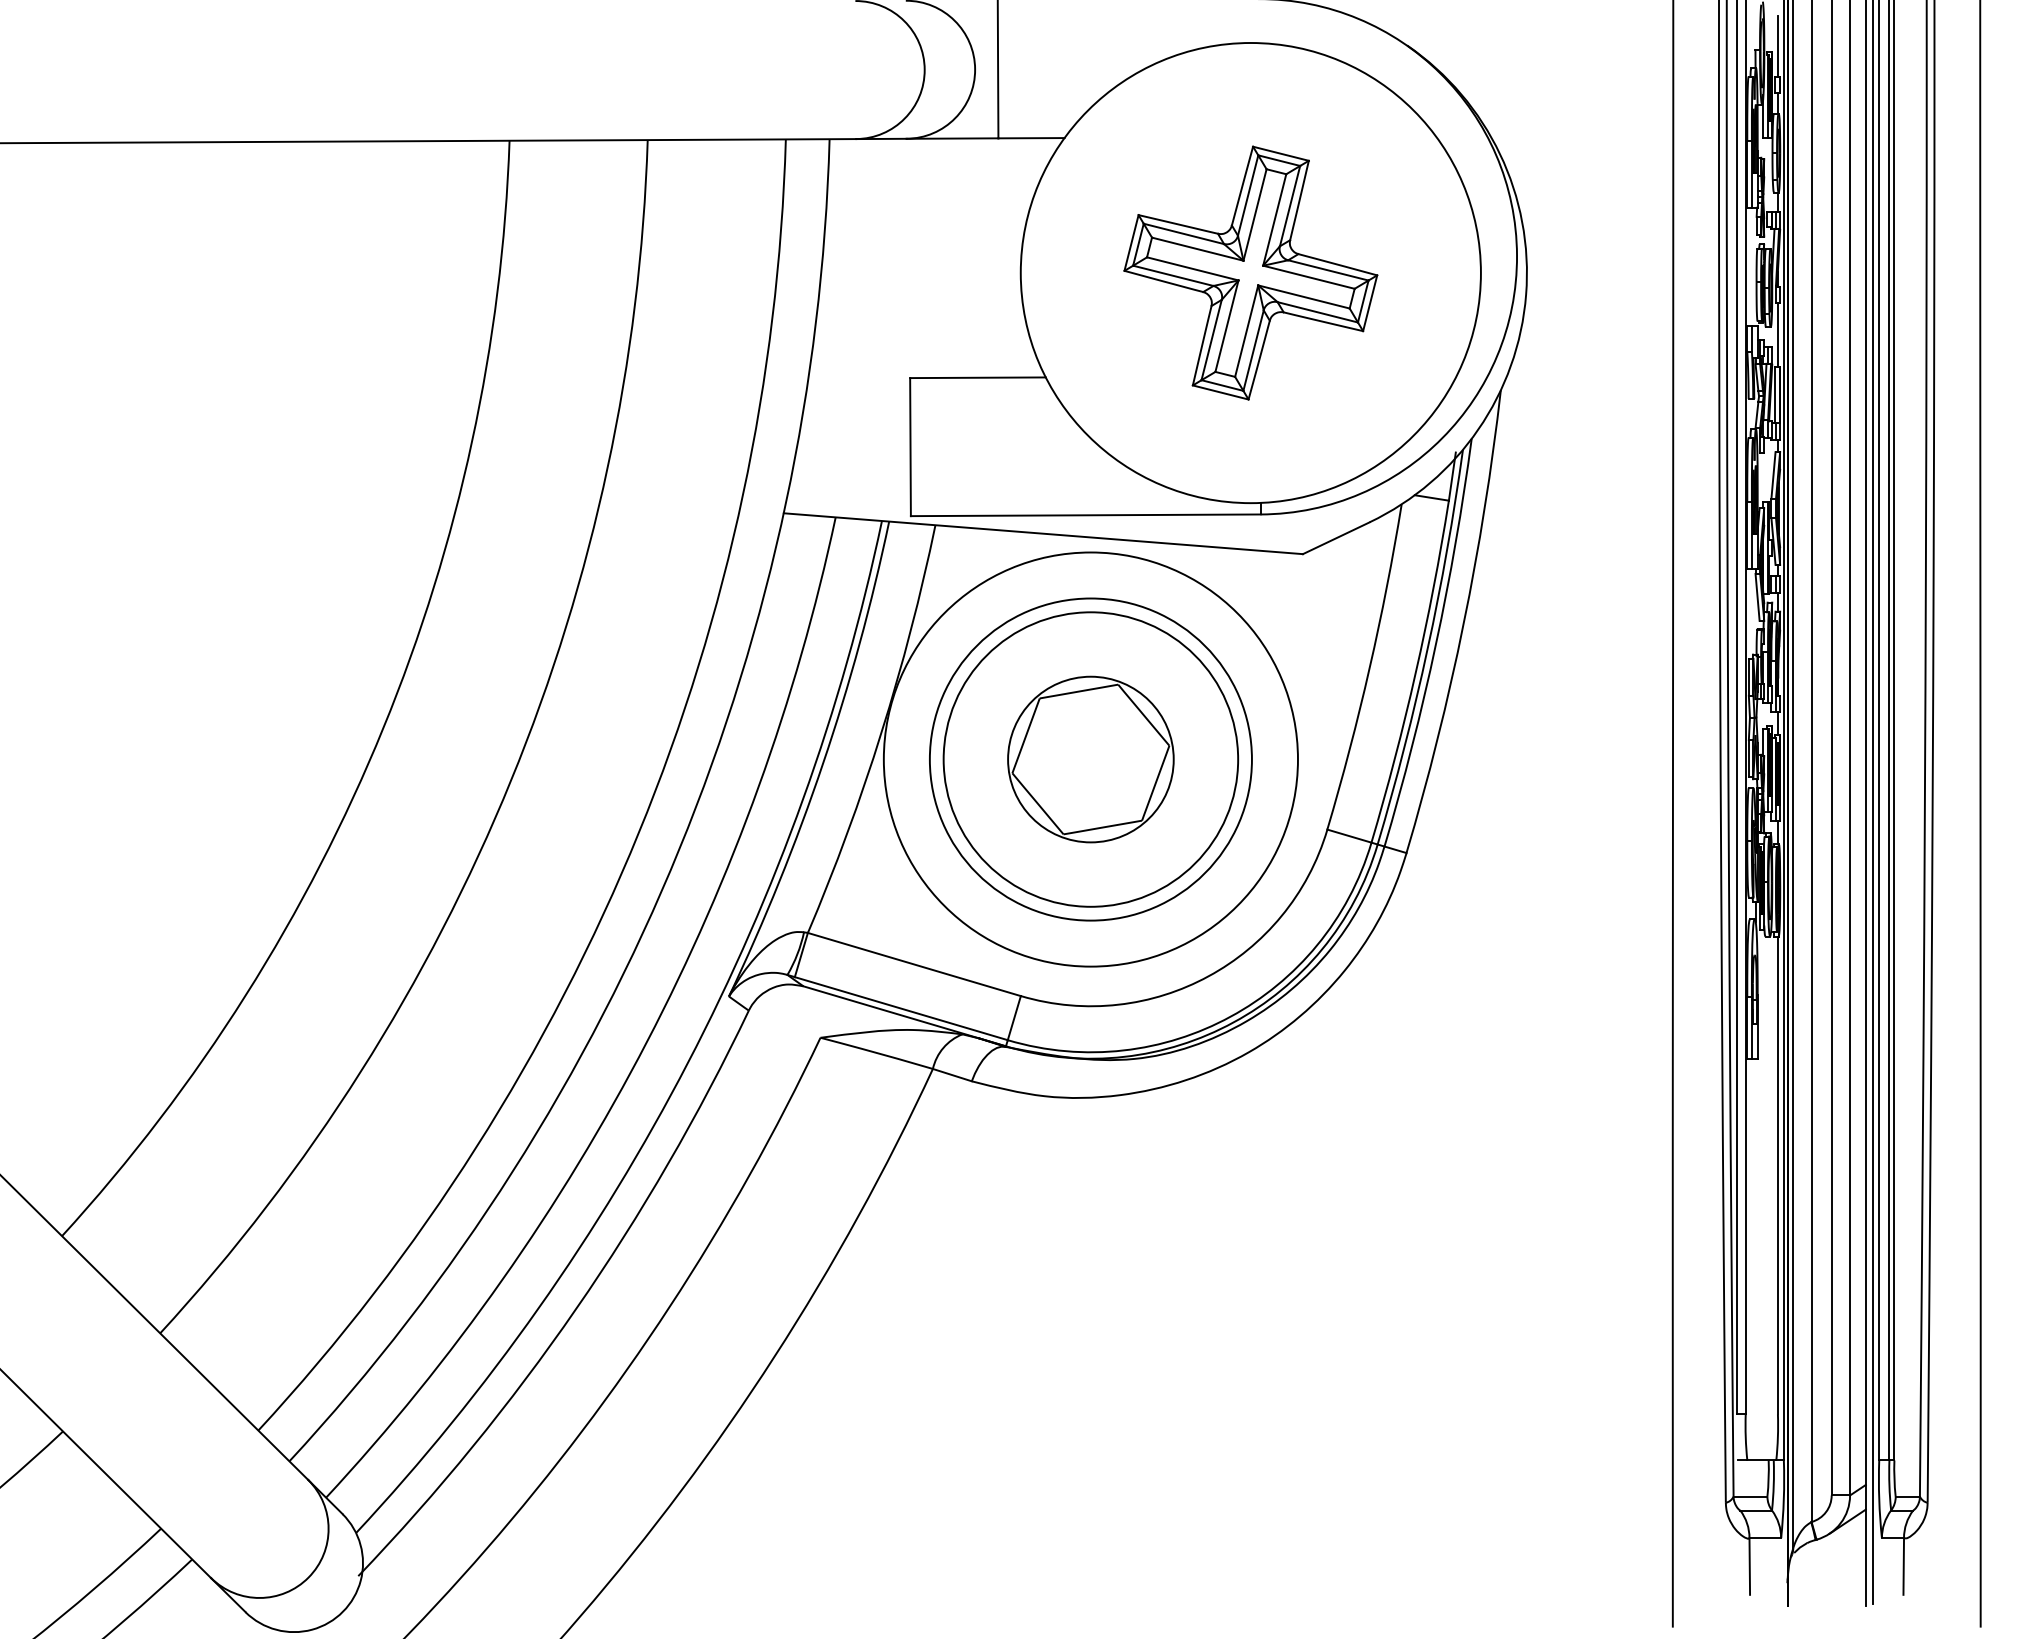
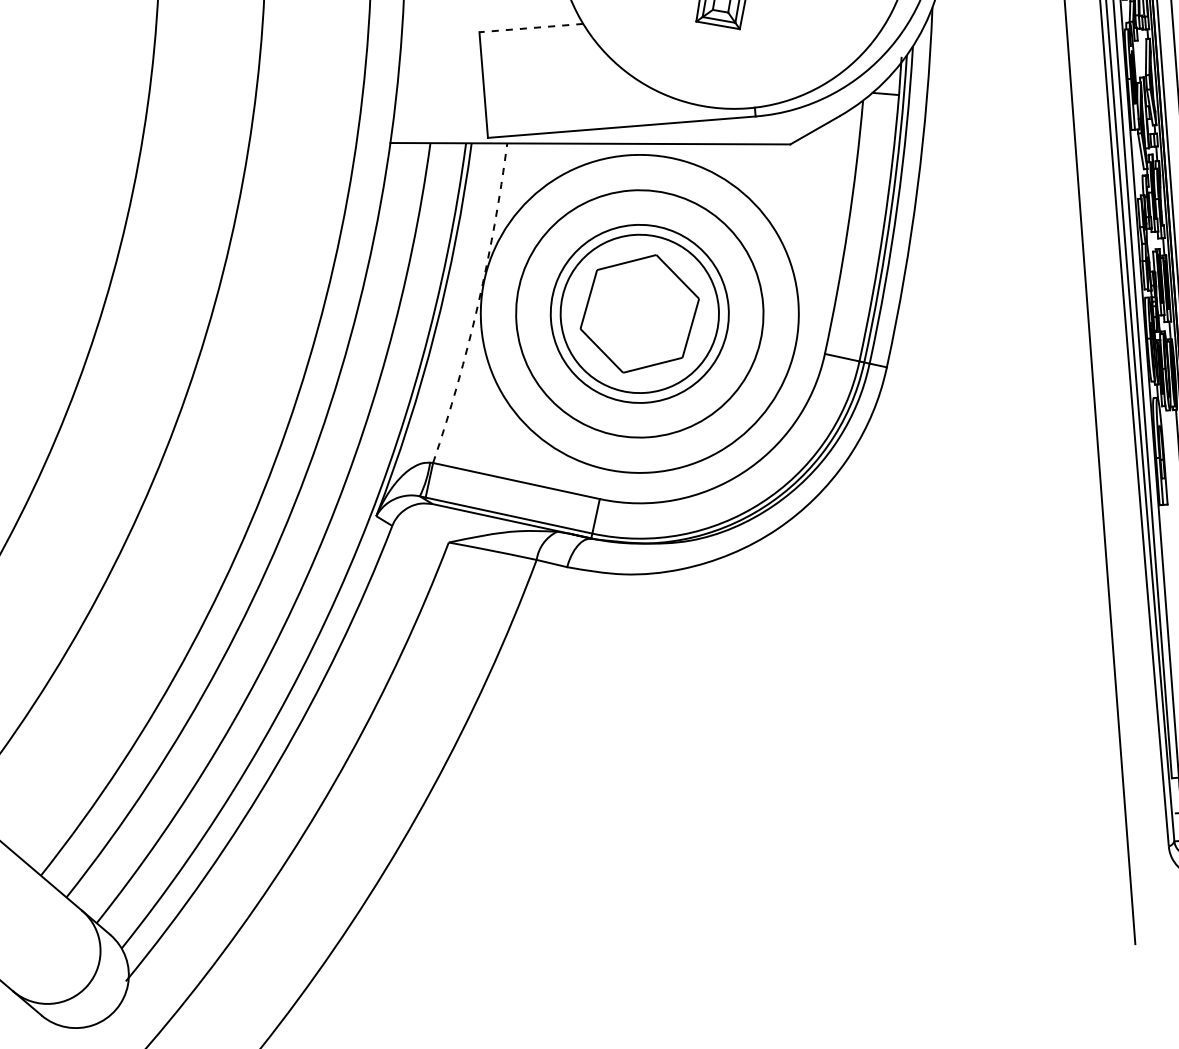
line: (977, 377) -> (530, 27), solid -> dashed
arc: (881, 732) -> (477, 305), solid -> dashed
circle: (1090, 759) -> (639, 313), size x0.7
circle: (1090, 759) -> (639, 313), size x1.4

